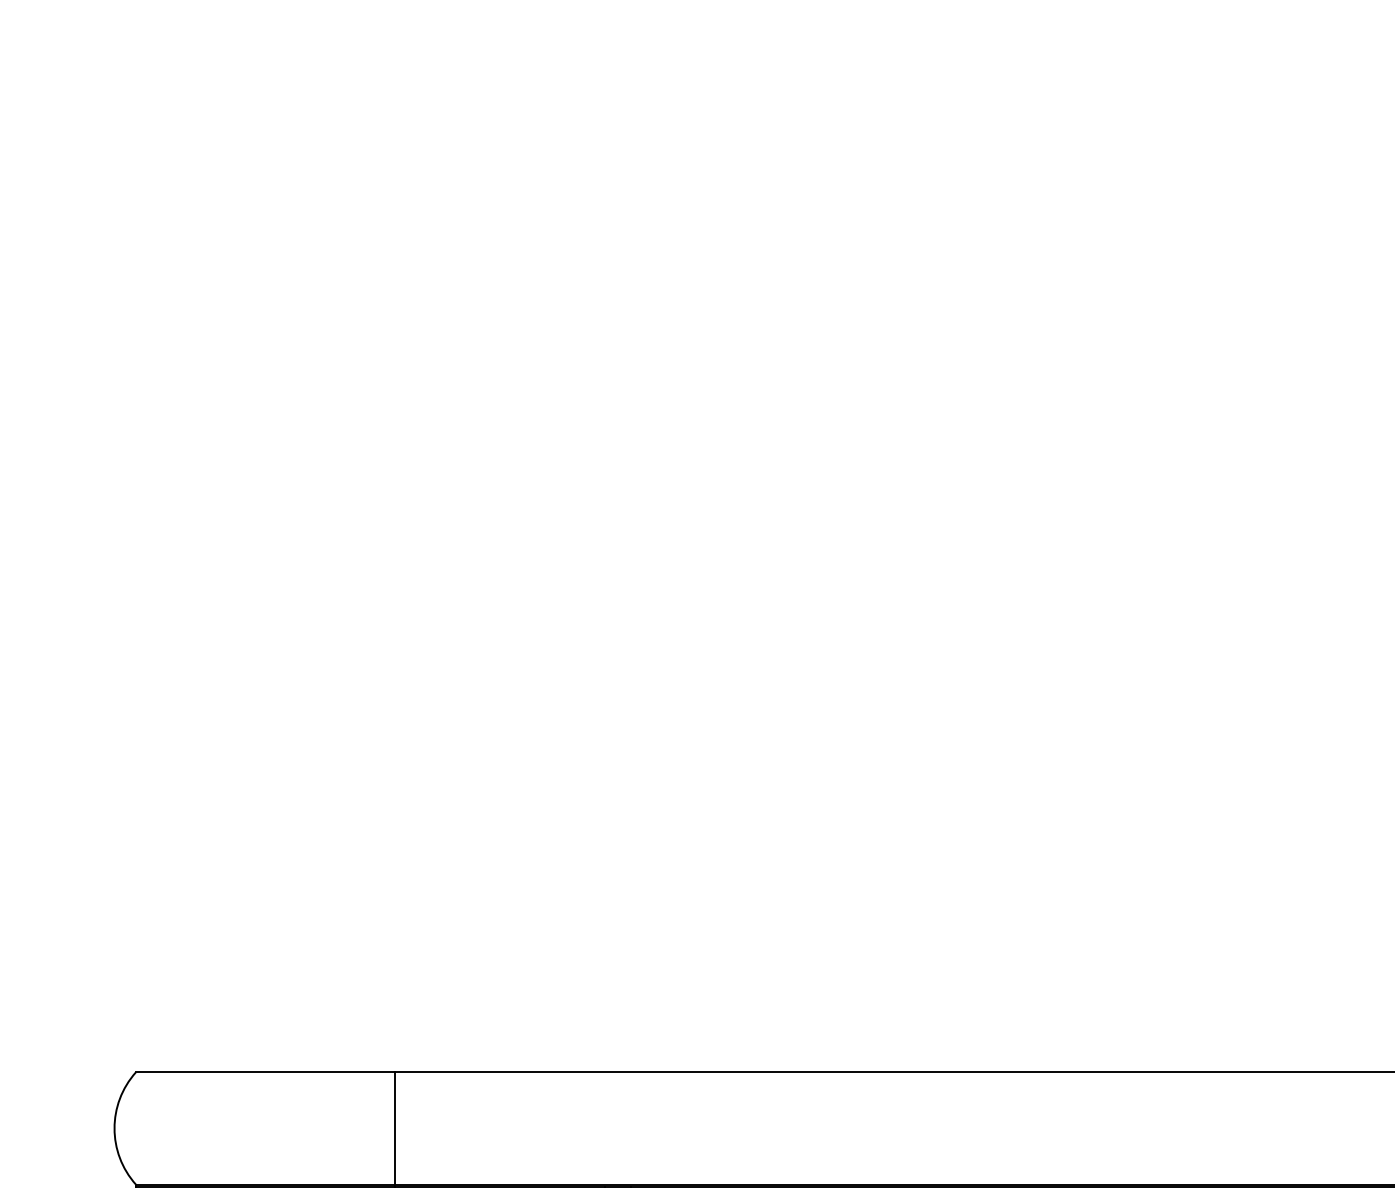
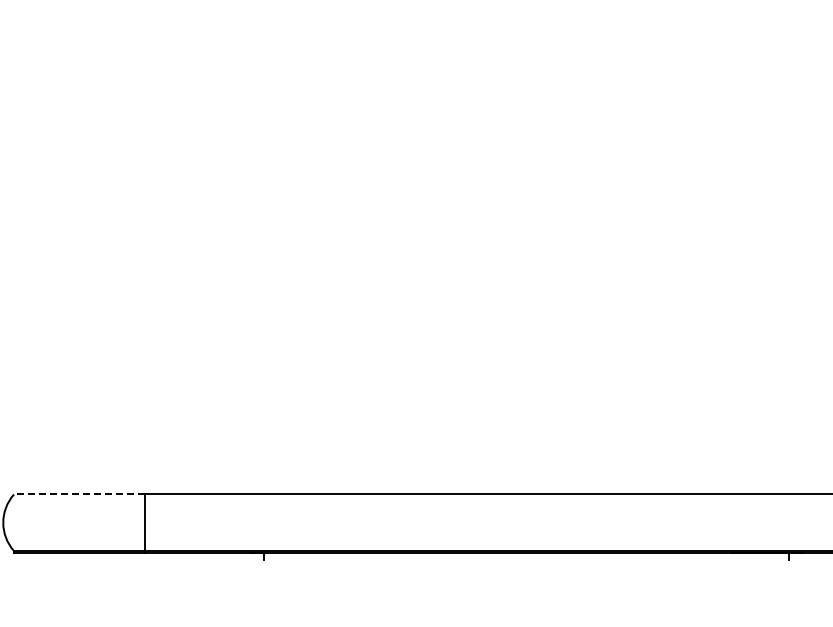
line: (265, 1072) -> (79, 494), solid -> dashed

